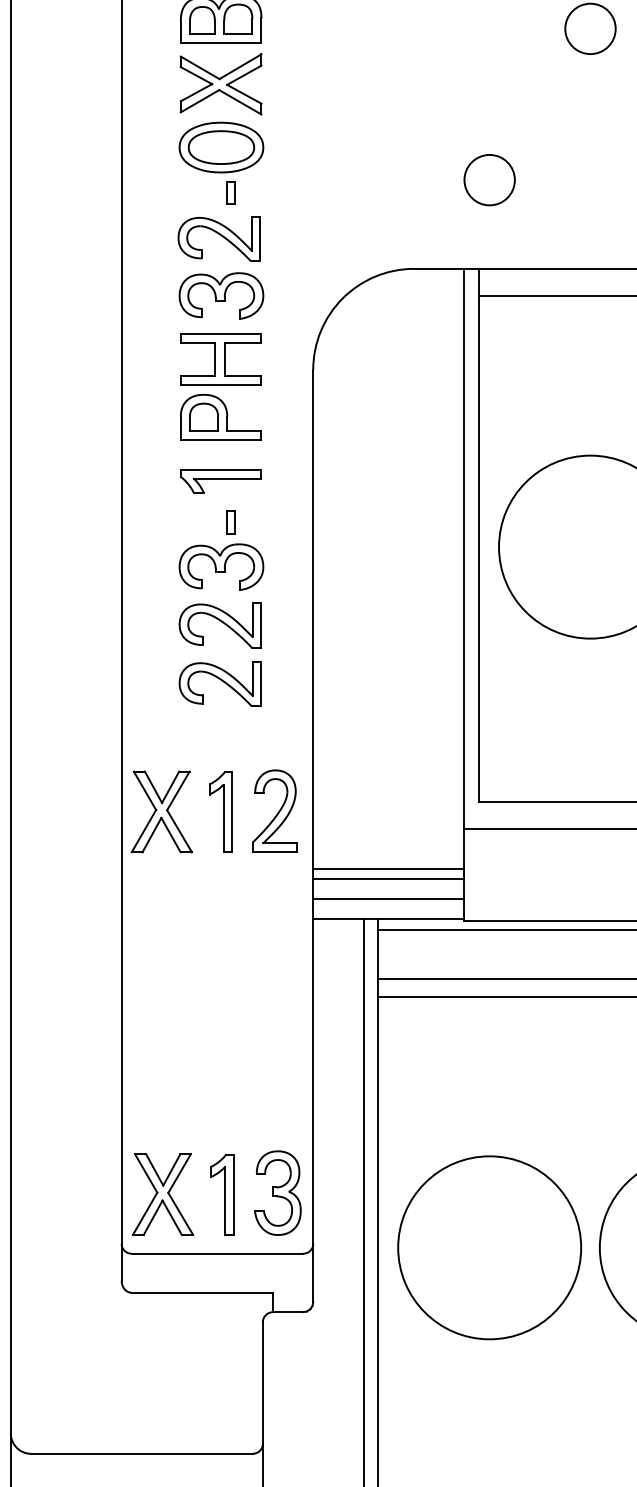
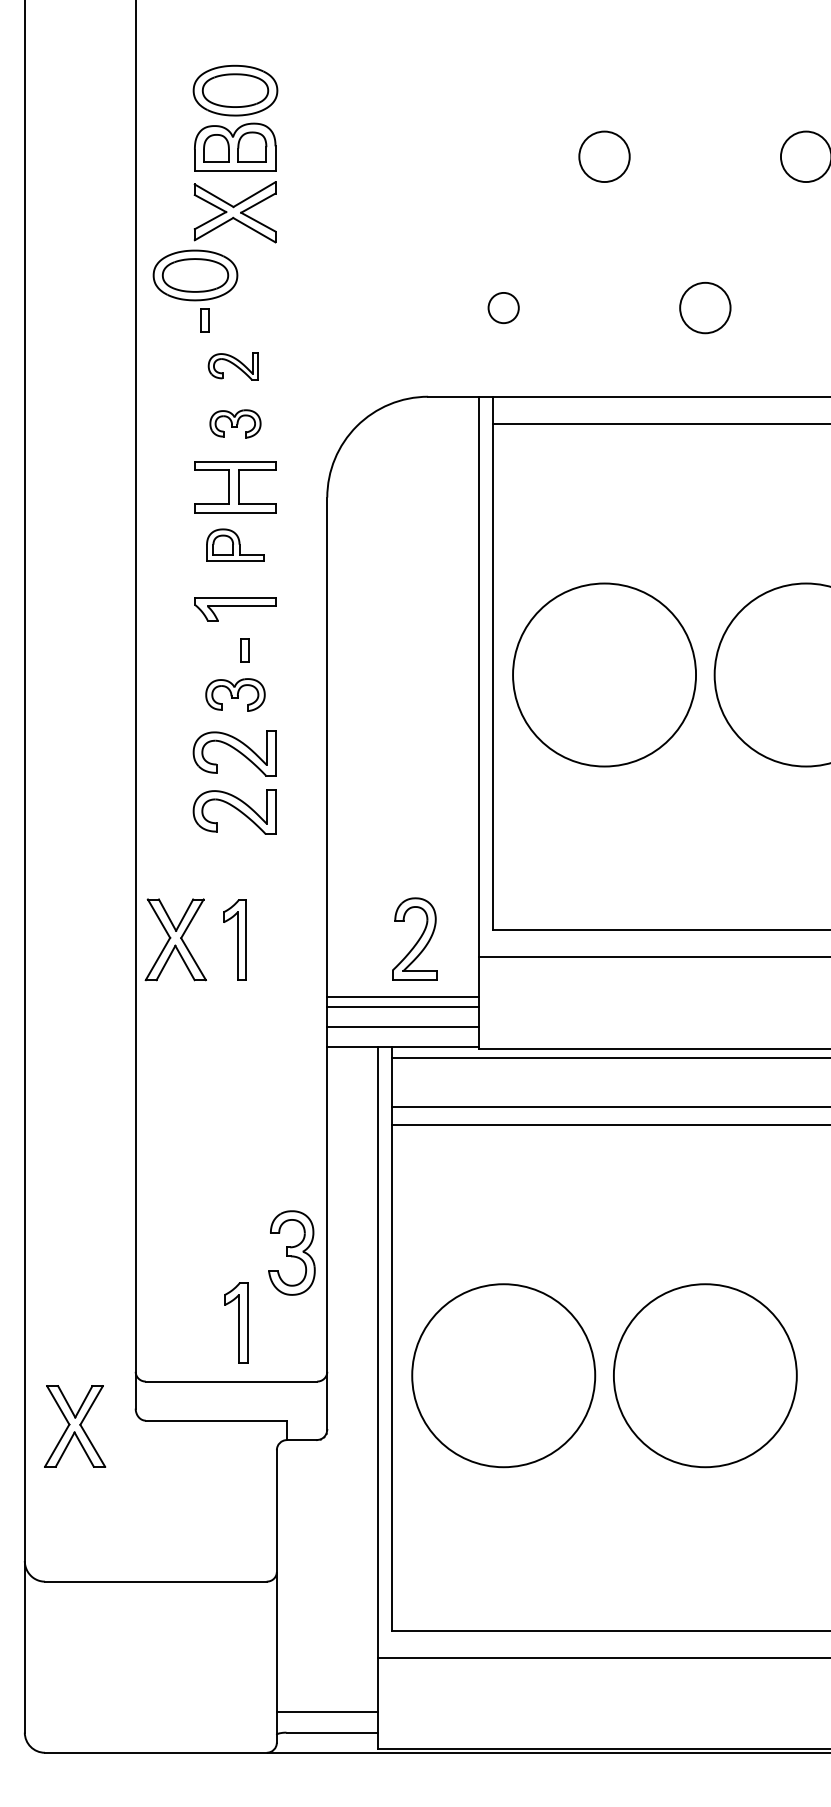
part: (221, 162) -> (195, 290), moved
circle: (489, 179) -> (503, 307), size x0.6
part: (218, 238) -> (232, 366), size x0.6
part: (221, 295) -> (235, 423), size x0.6
part: (221, 416) -> (235, 544), size x0.7
part: (221, 566) -> (235, 694), size x0.7
part: (274, 810) -> (414, 938), moved
part: (277, 1192) -> (291, 1252), moved
part: (163, 1194) -> (75, 1426), moved

